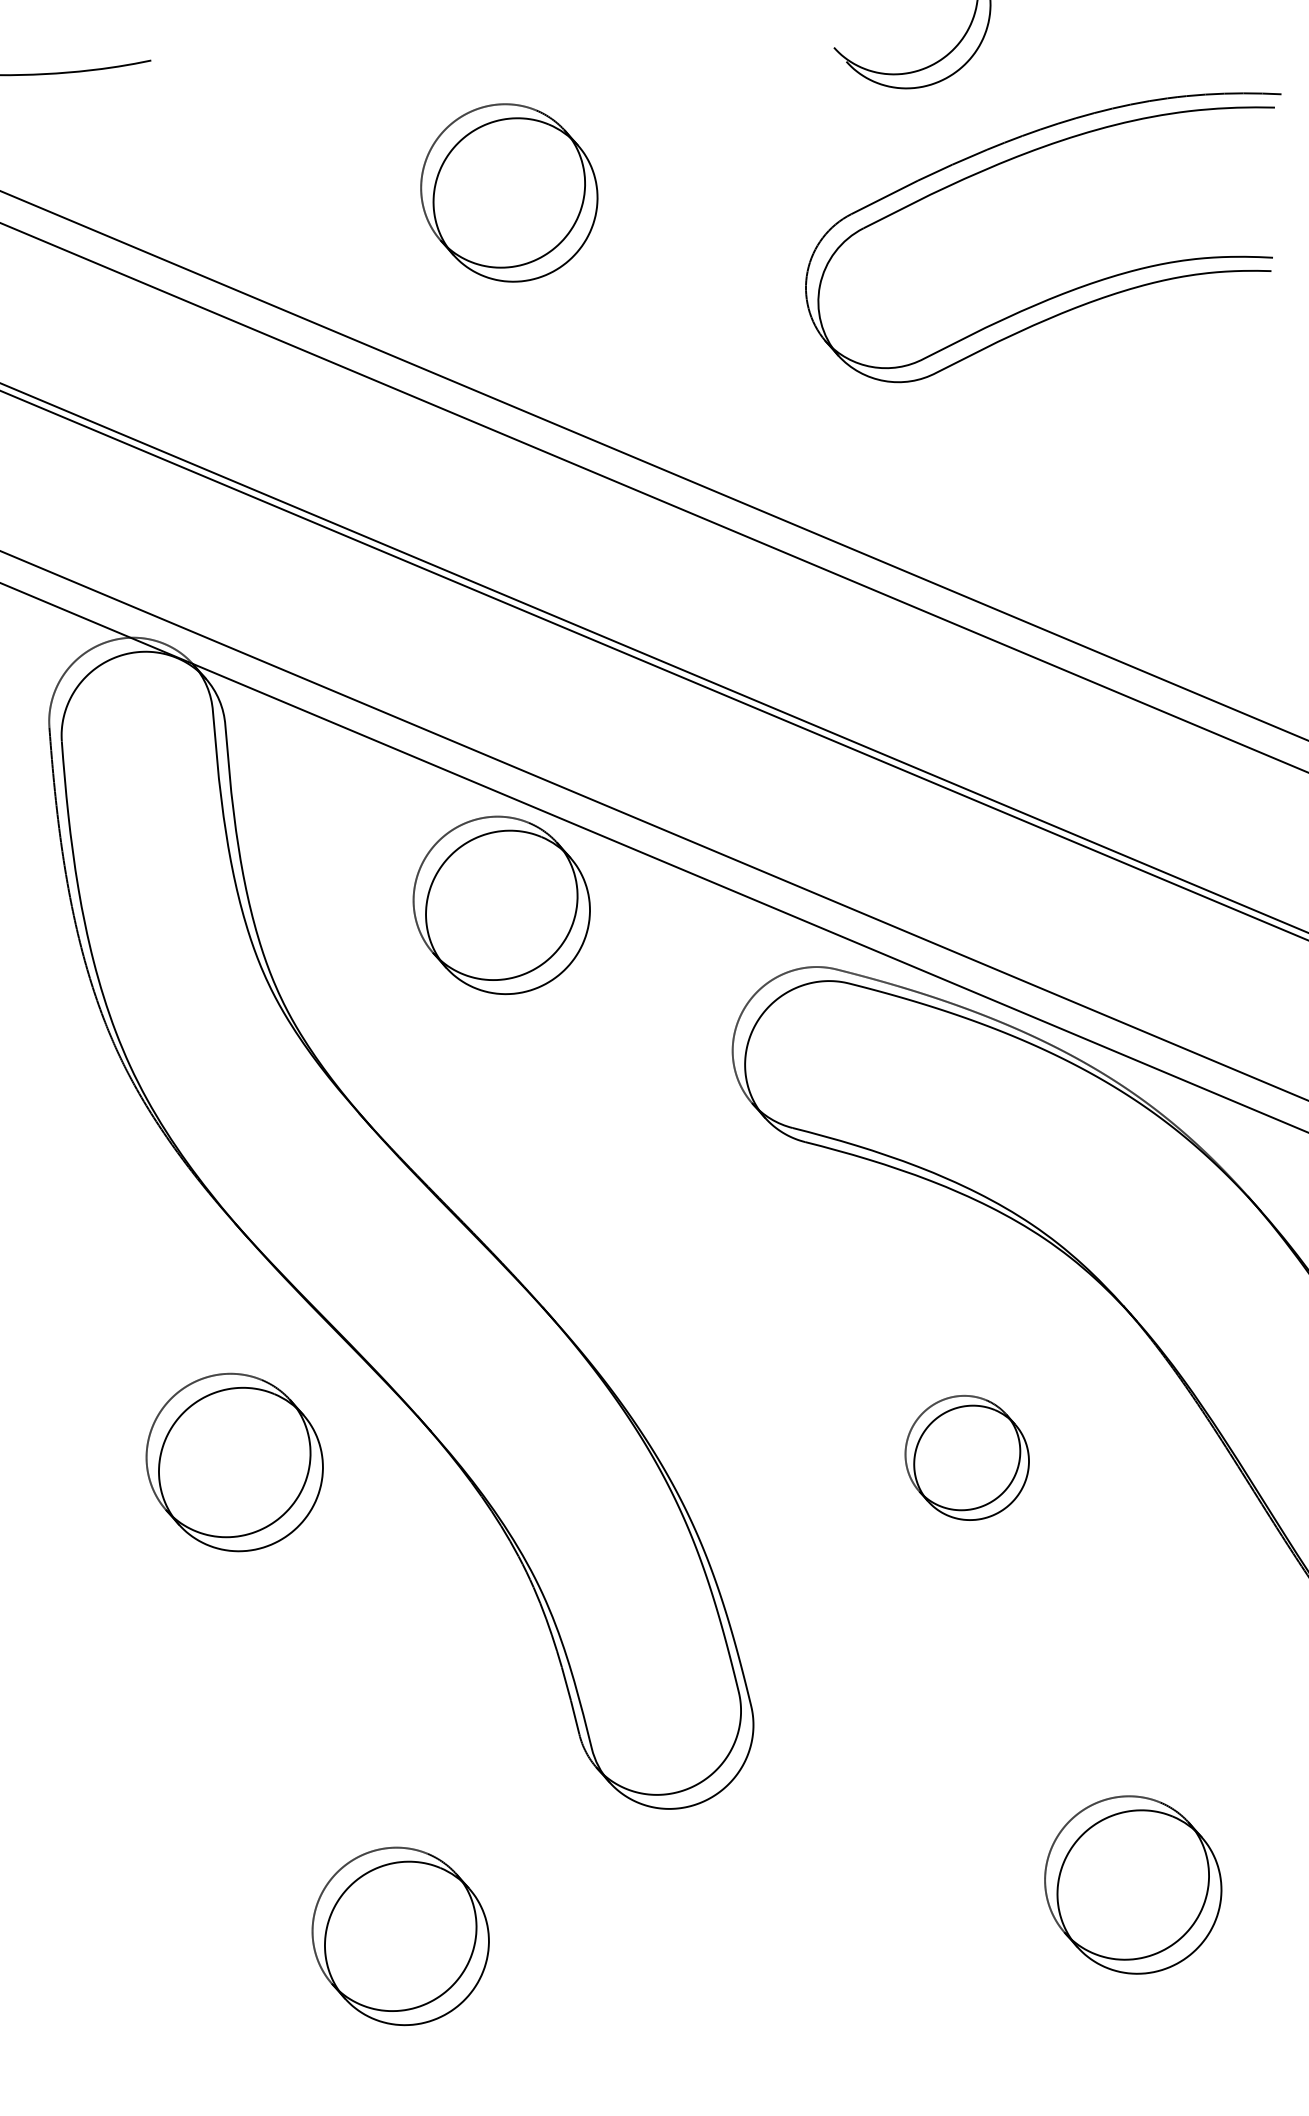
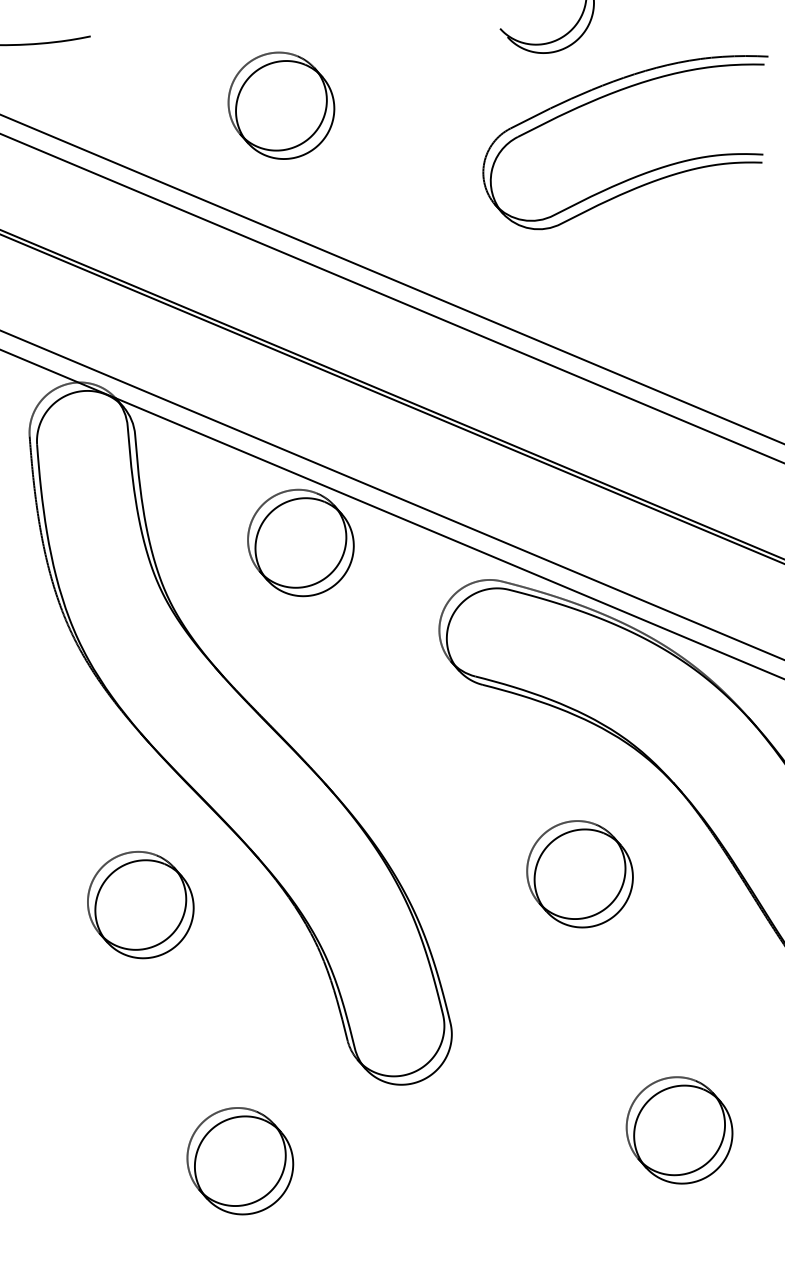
part: (509, 192) -> (281, 105), moved
part: (966, 1458) -> (579, 874), size x1.43
part: (234, 1463) -> (140, 905), moved

